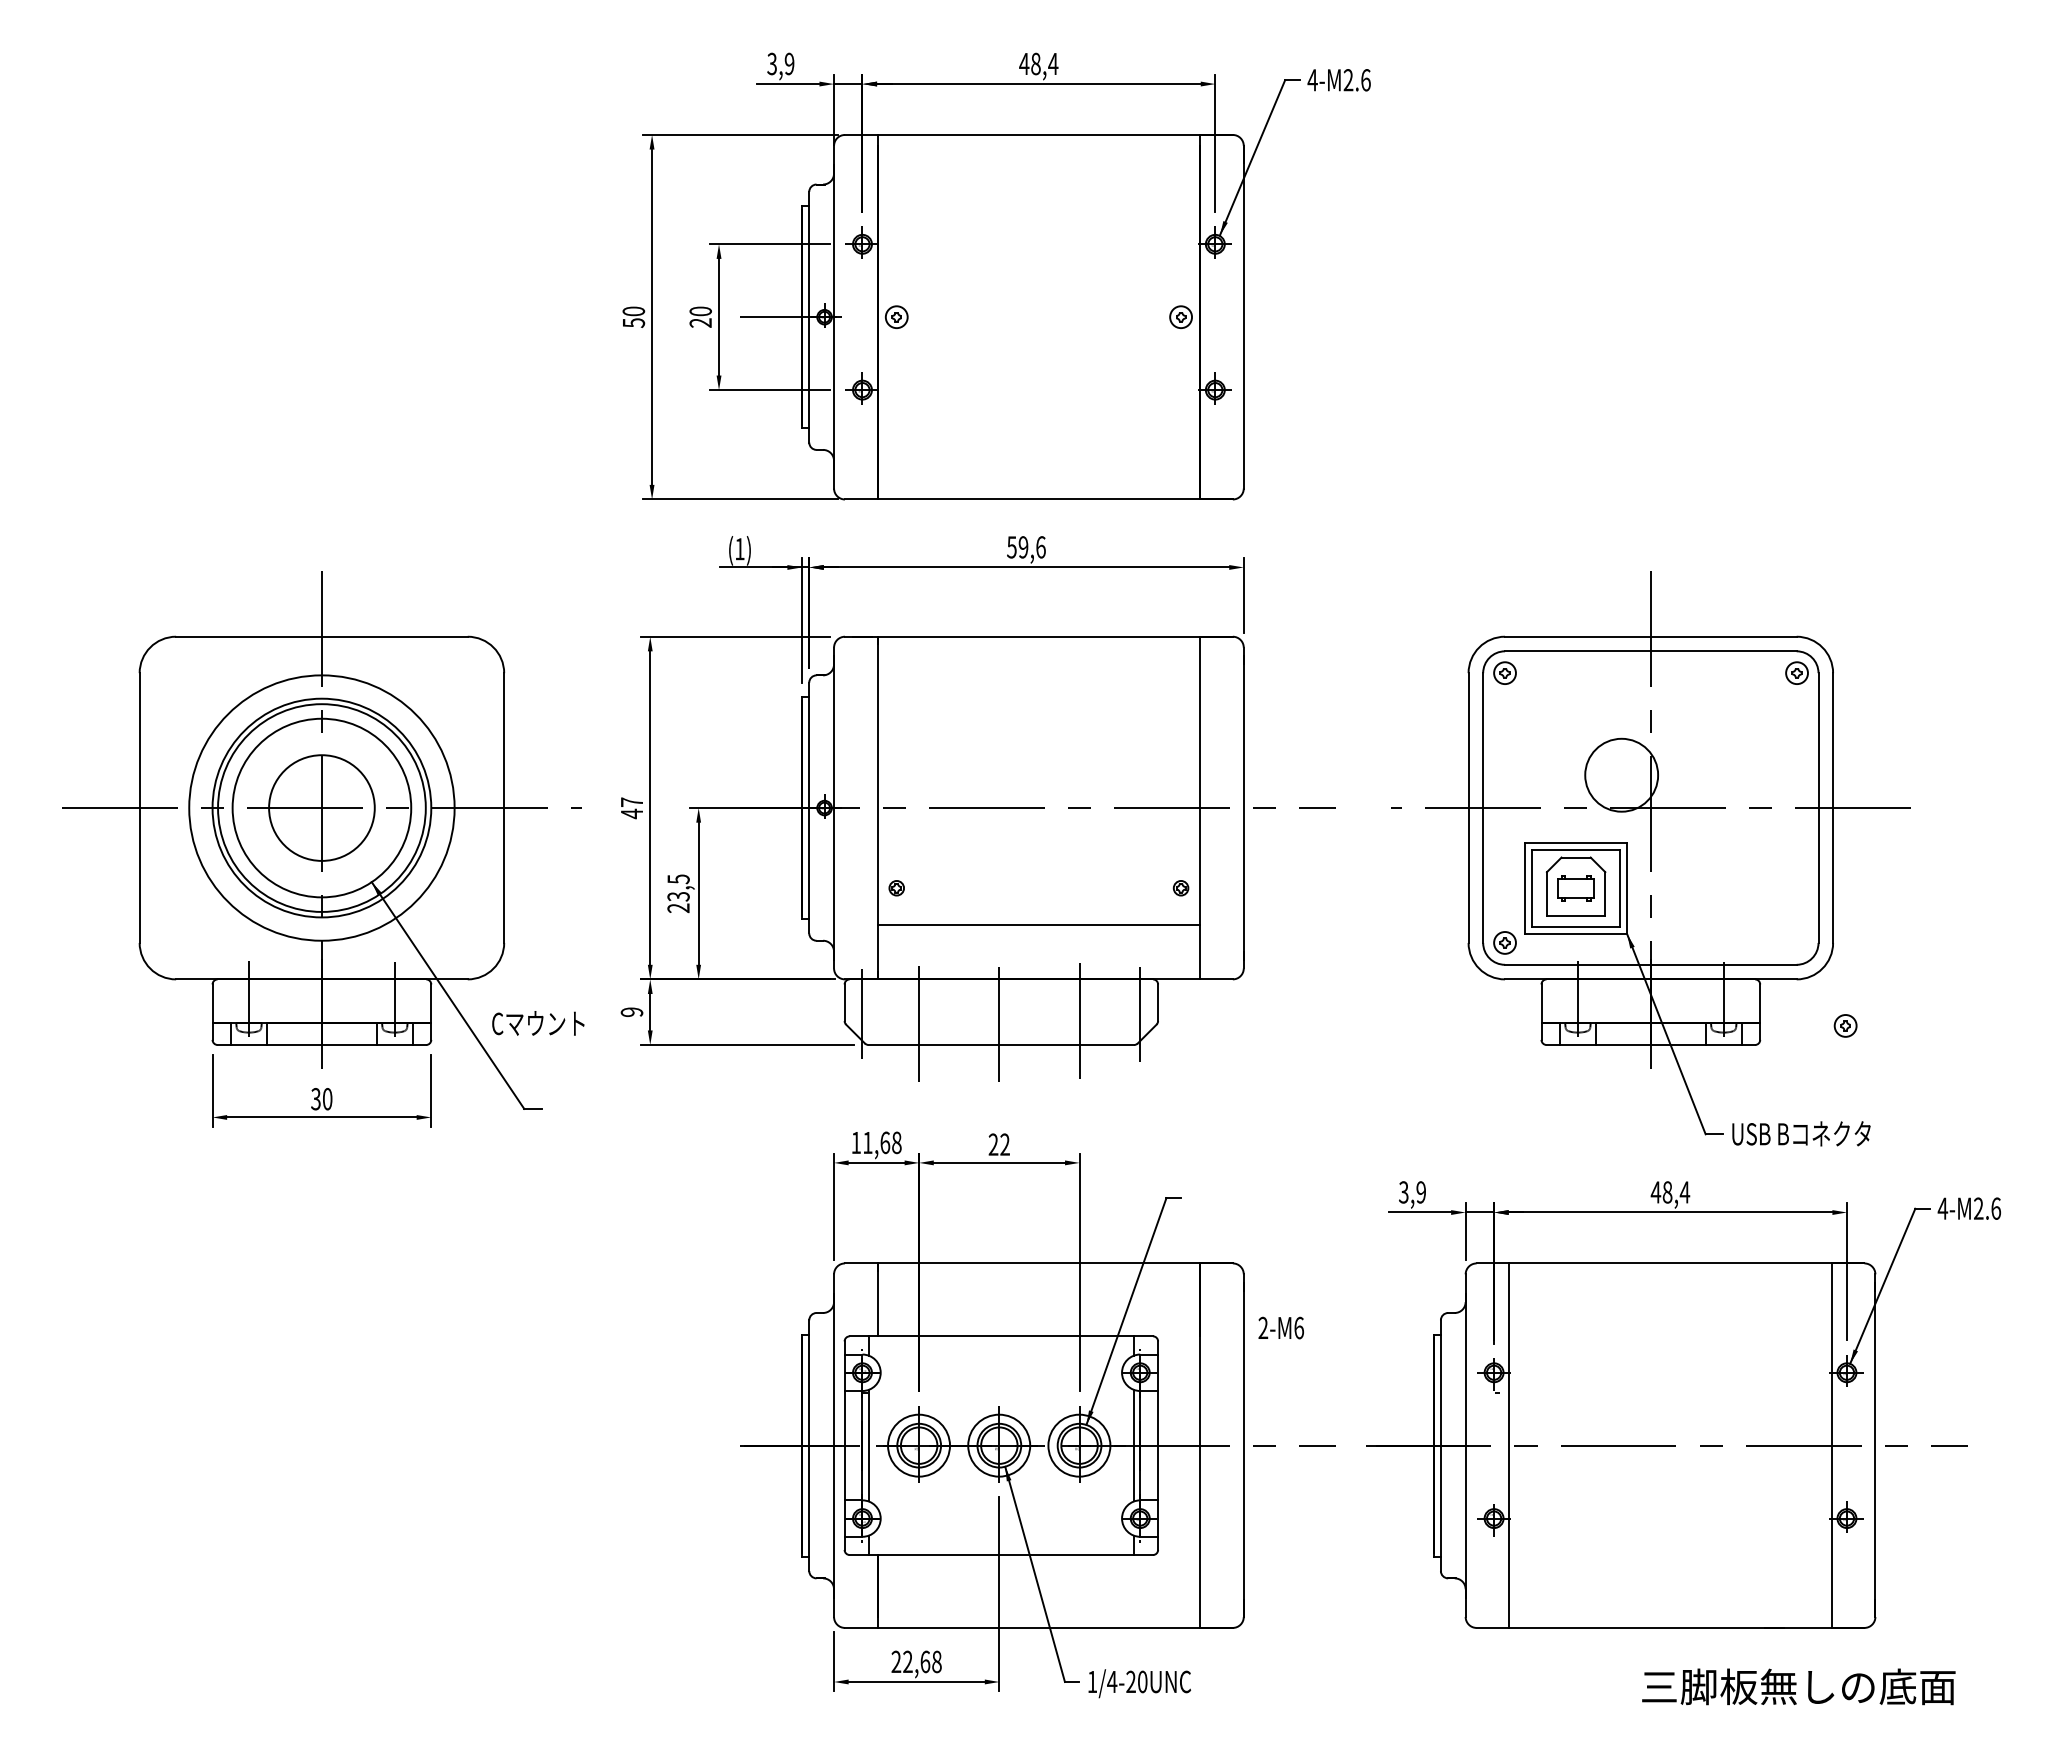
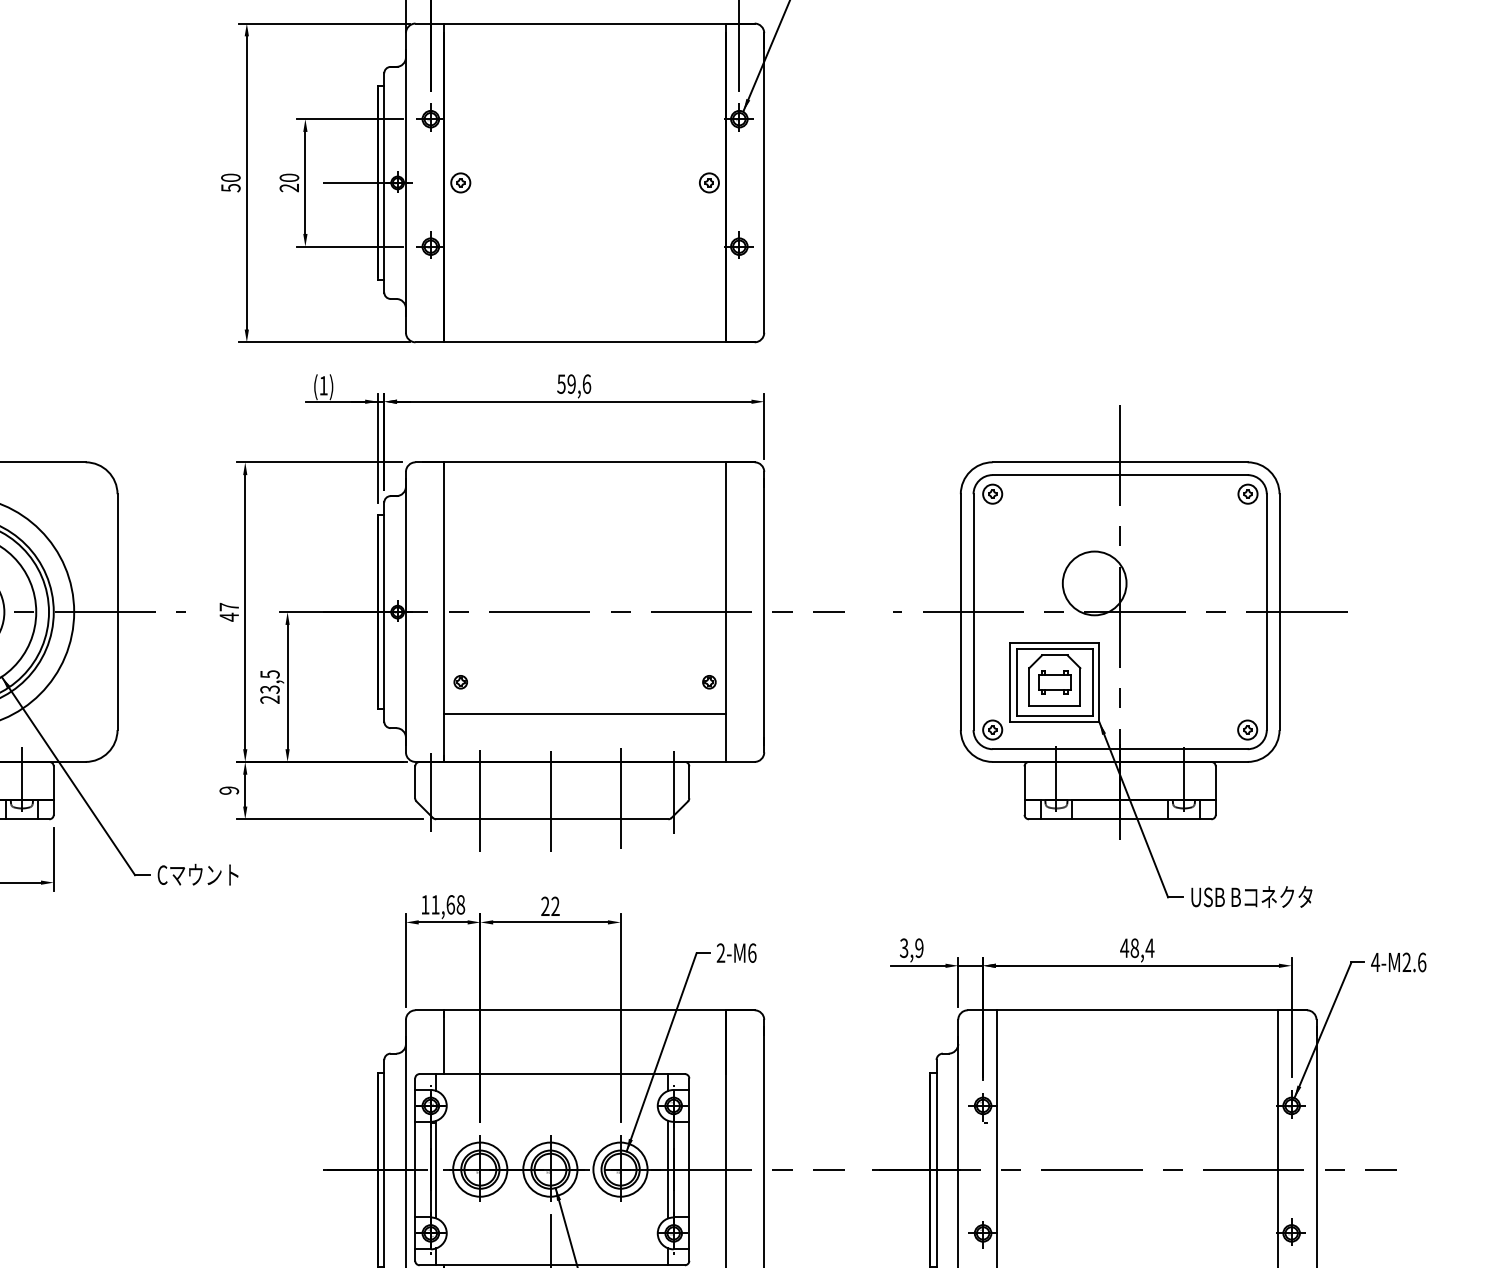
text: (538, 1023) -> (198, 874), moved
part: (1845, 1025) -> (1247, 729), moved
text: (1280, 1327) -> (736, 952), moved

